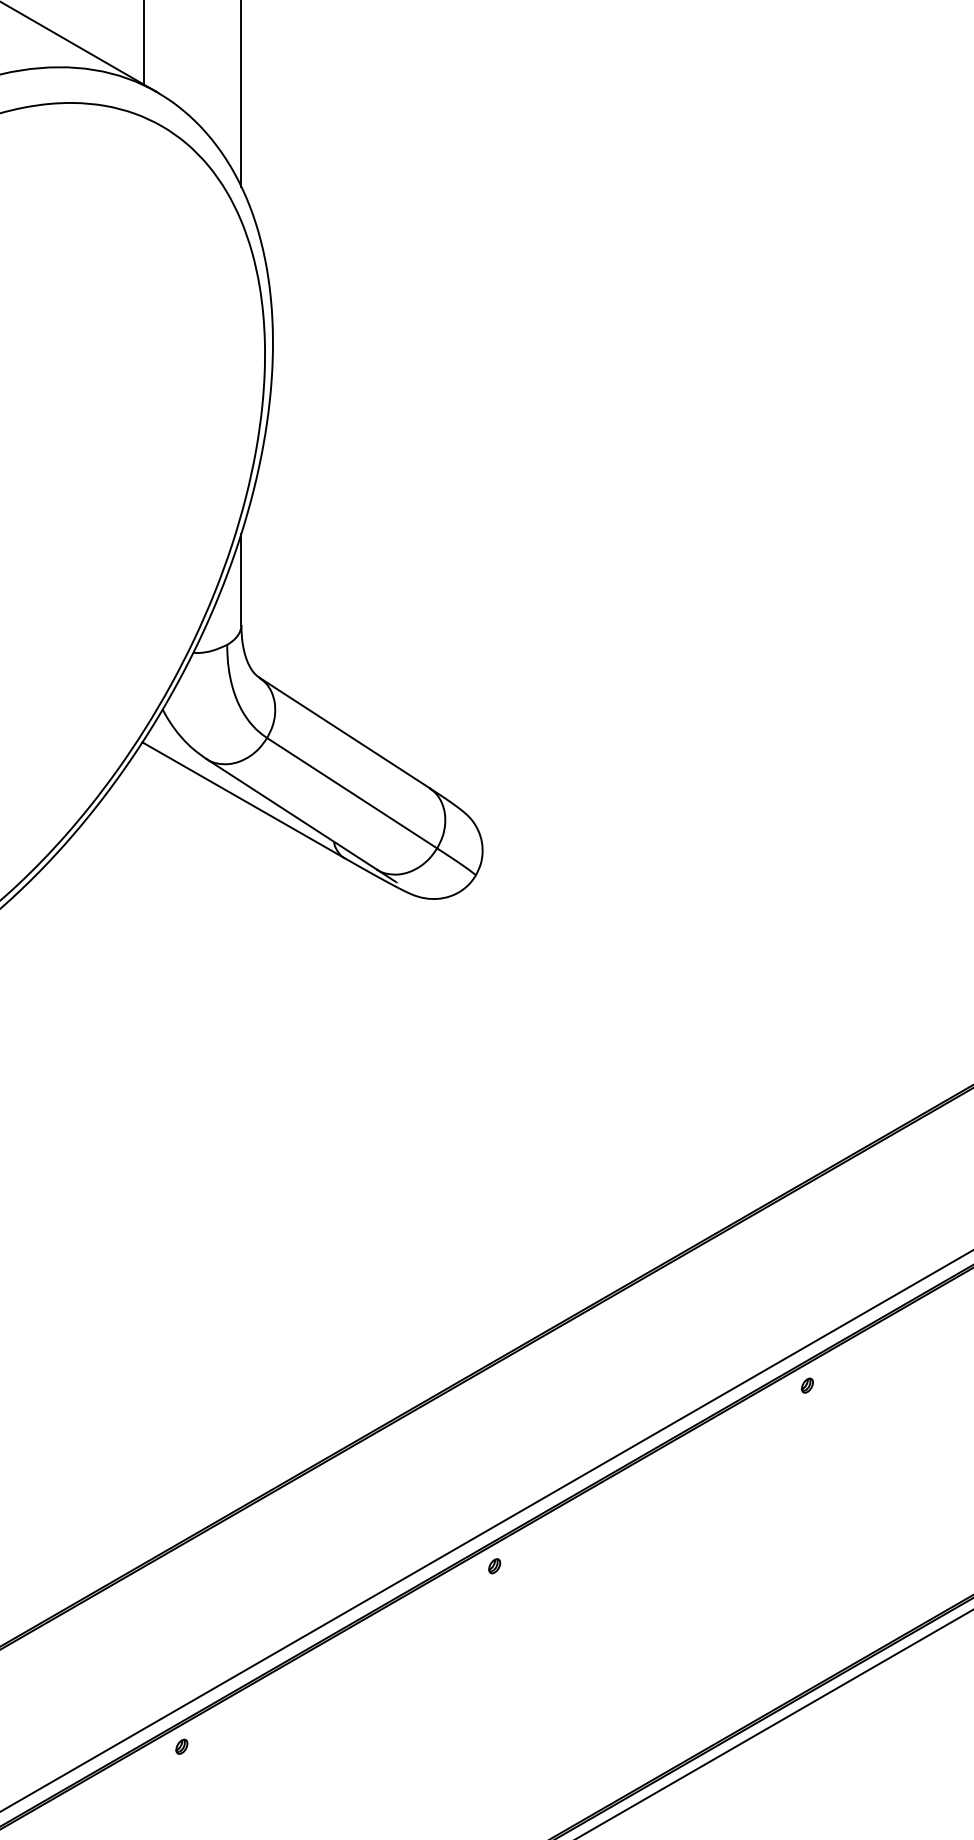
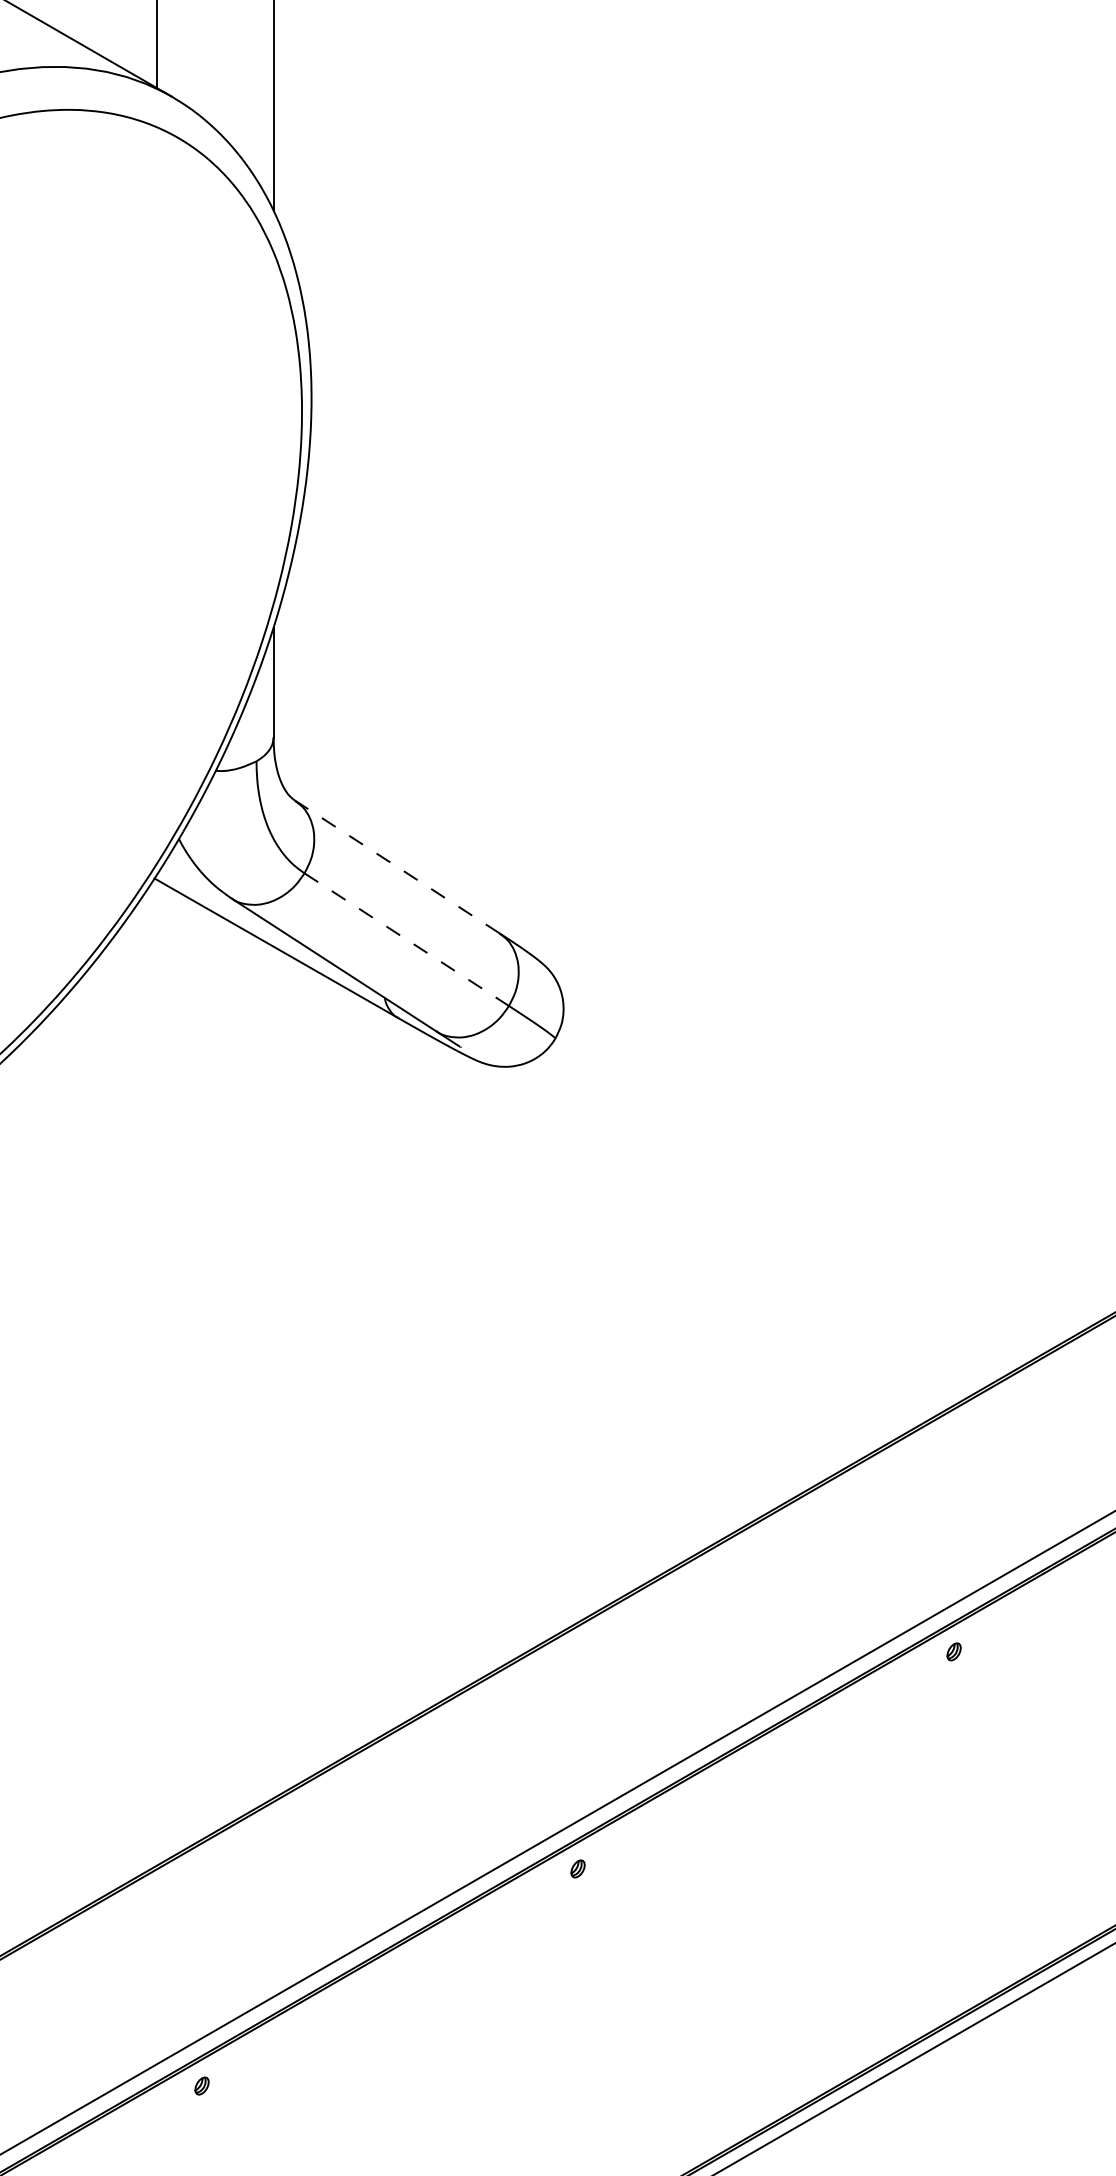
line: (343, 732) -> (396, 866), solid -> dashed
line: (352, 793) -> (407, 939), solid -> dashed

